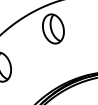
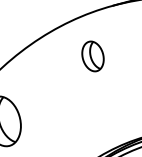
part: (53, 28) -> (93, 55), size x0.6

